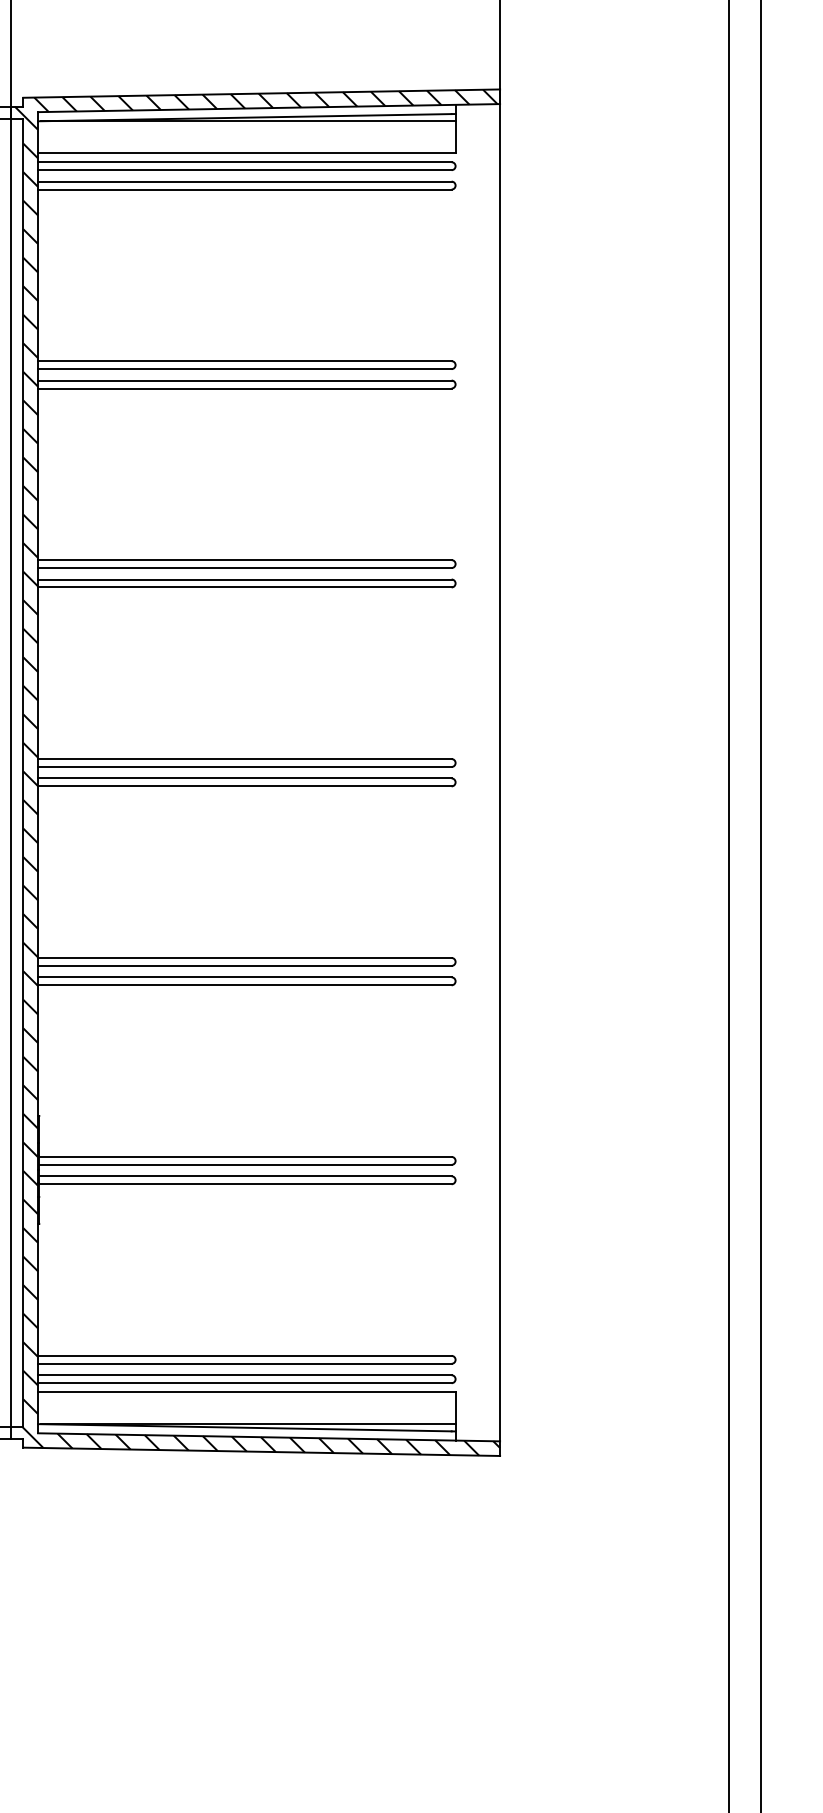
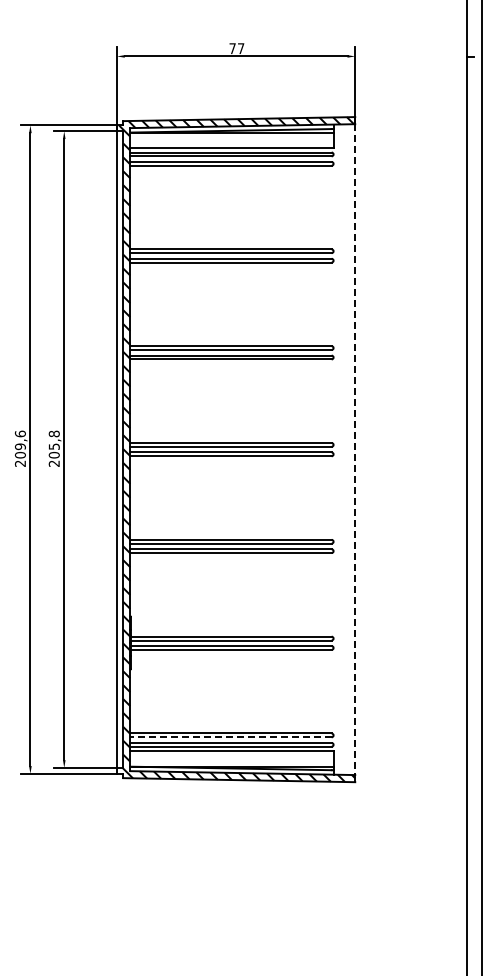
line: (500, 774) -> (355, 450), solid -> dashed
line: (245, 1364) -> (231, 737), solid -> dashed

